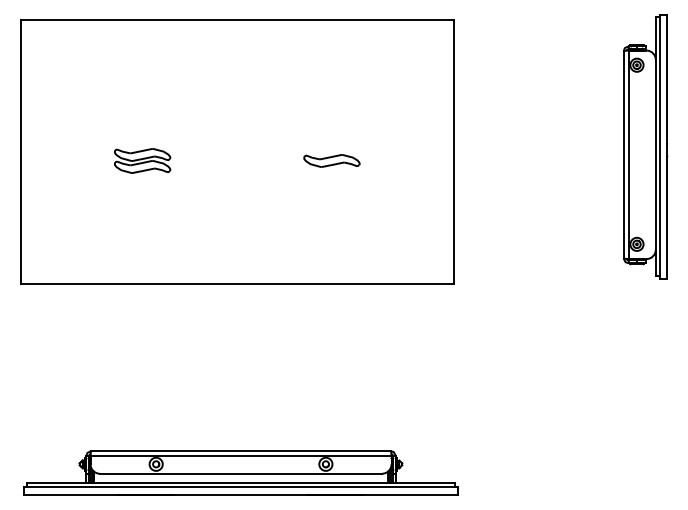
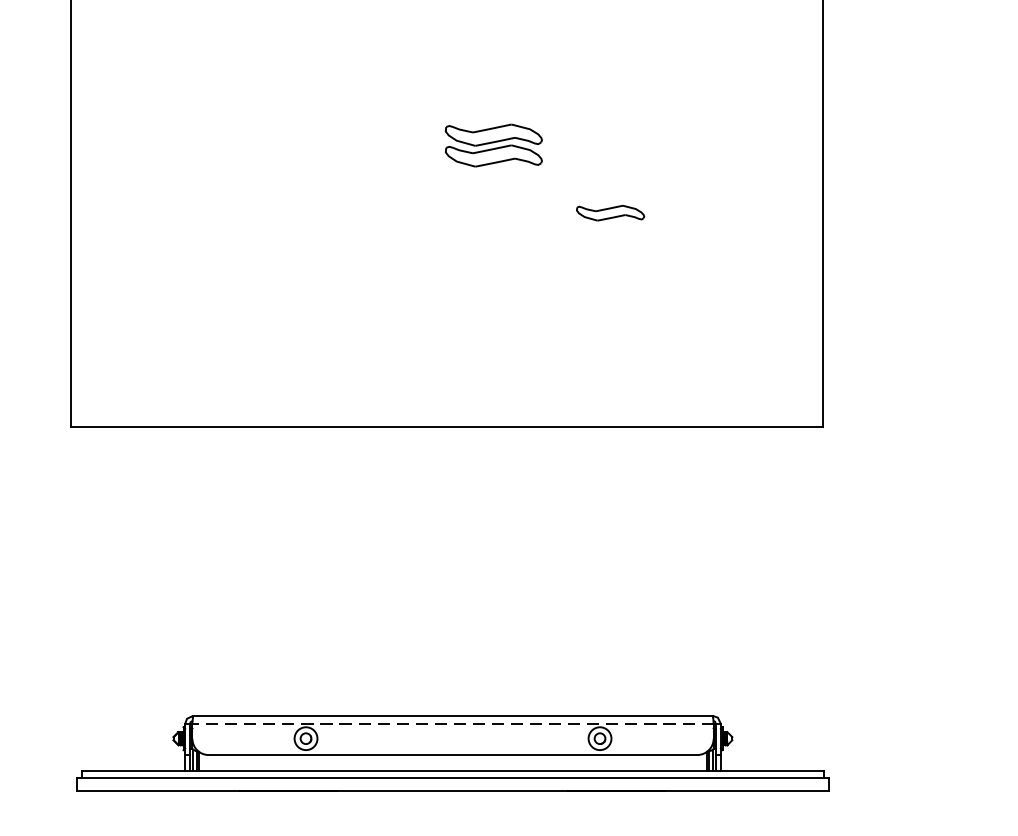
part: (142, 160) -> (493, 144), moved
part: (331, 160) -> (609, 212), size x0.7
line: (240, 455) -> (452, 723), solid -> dashed

